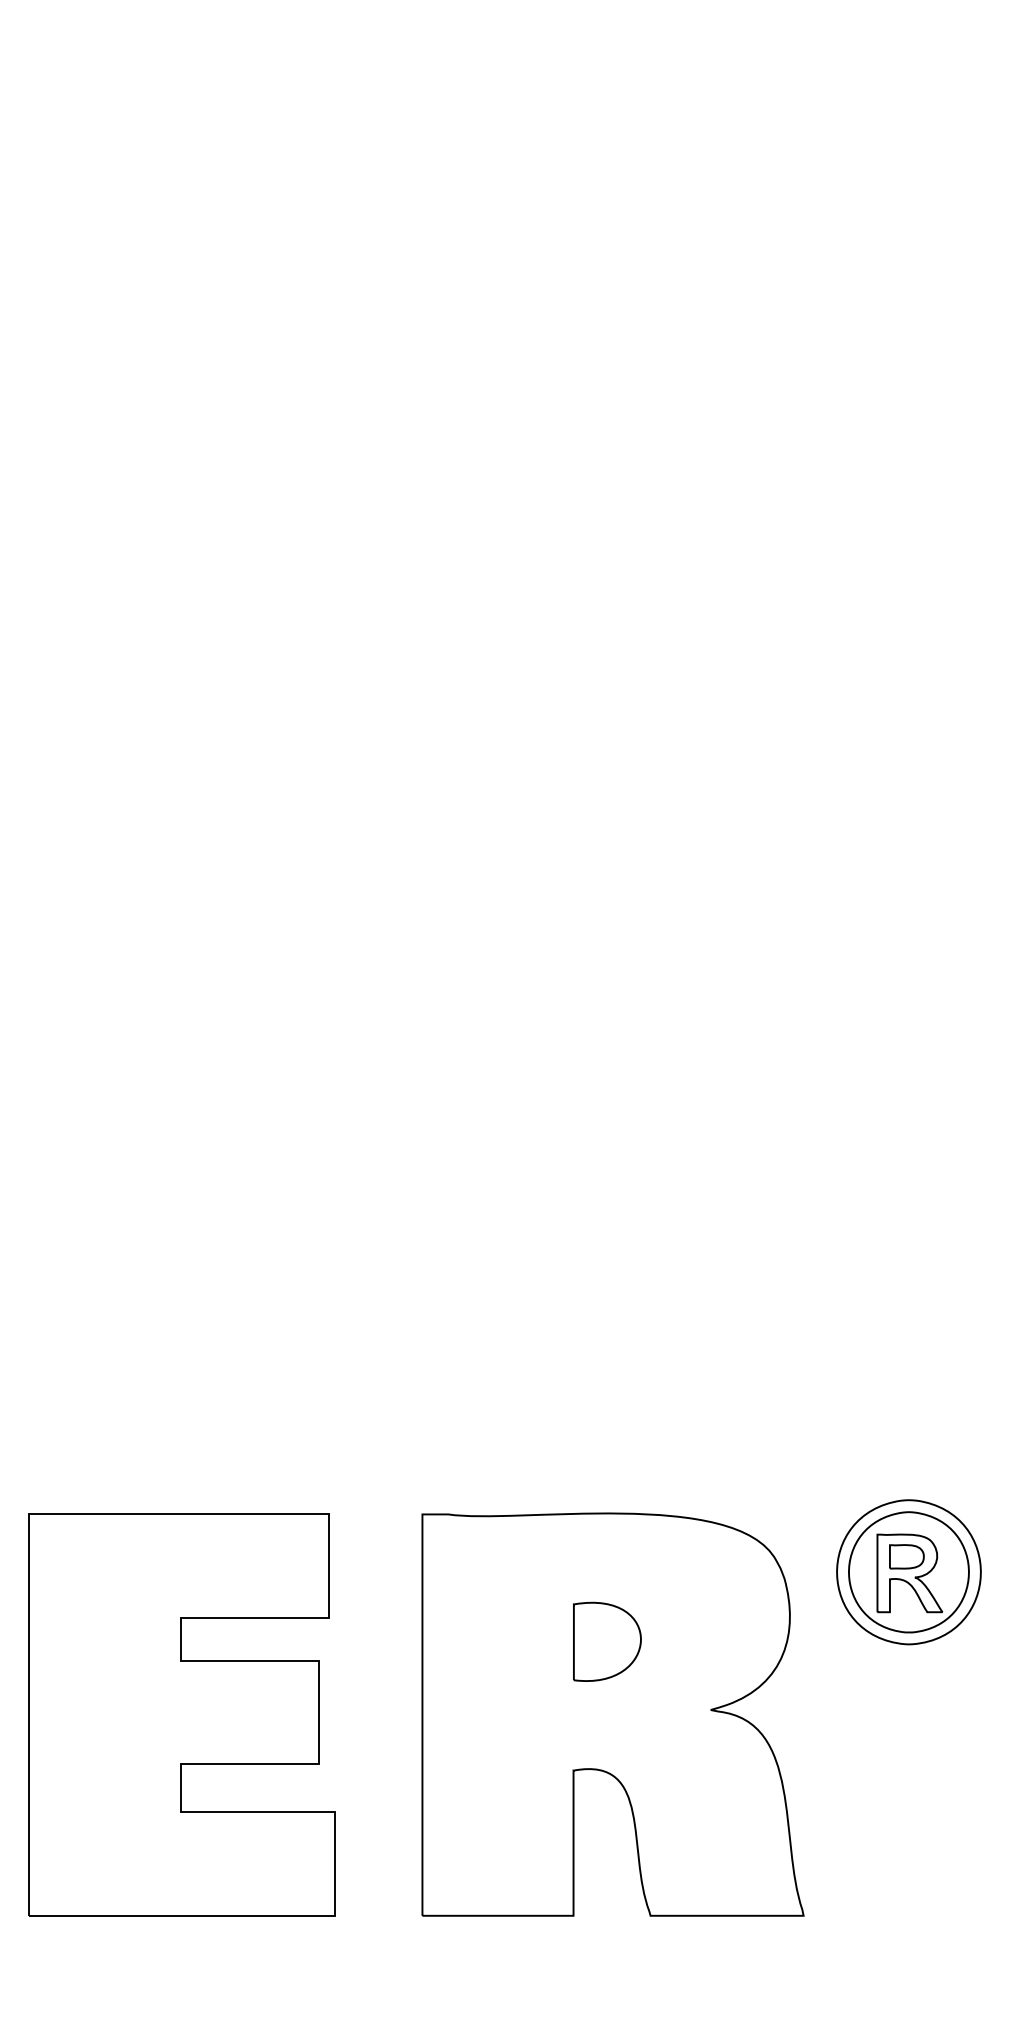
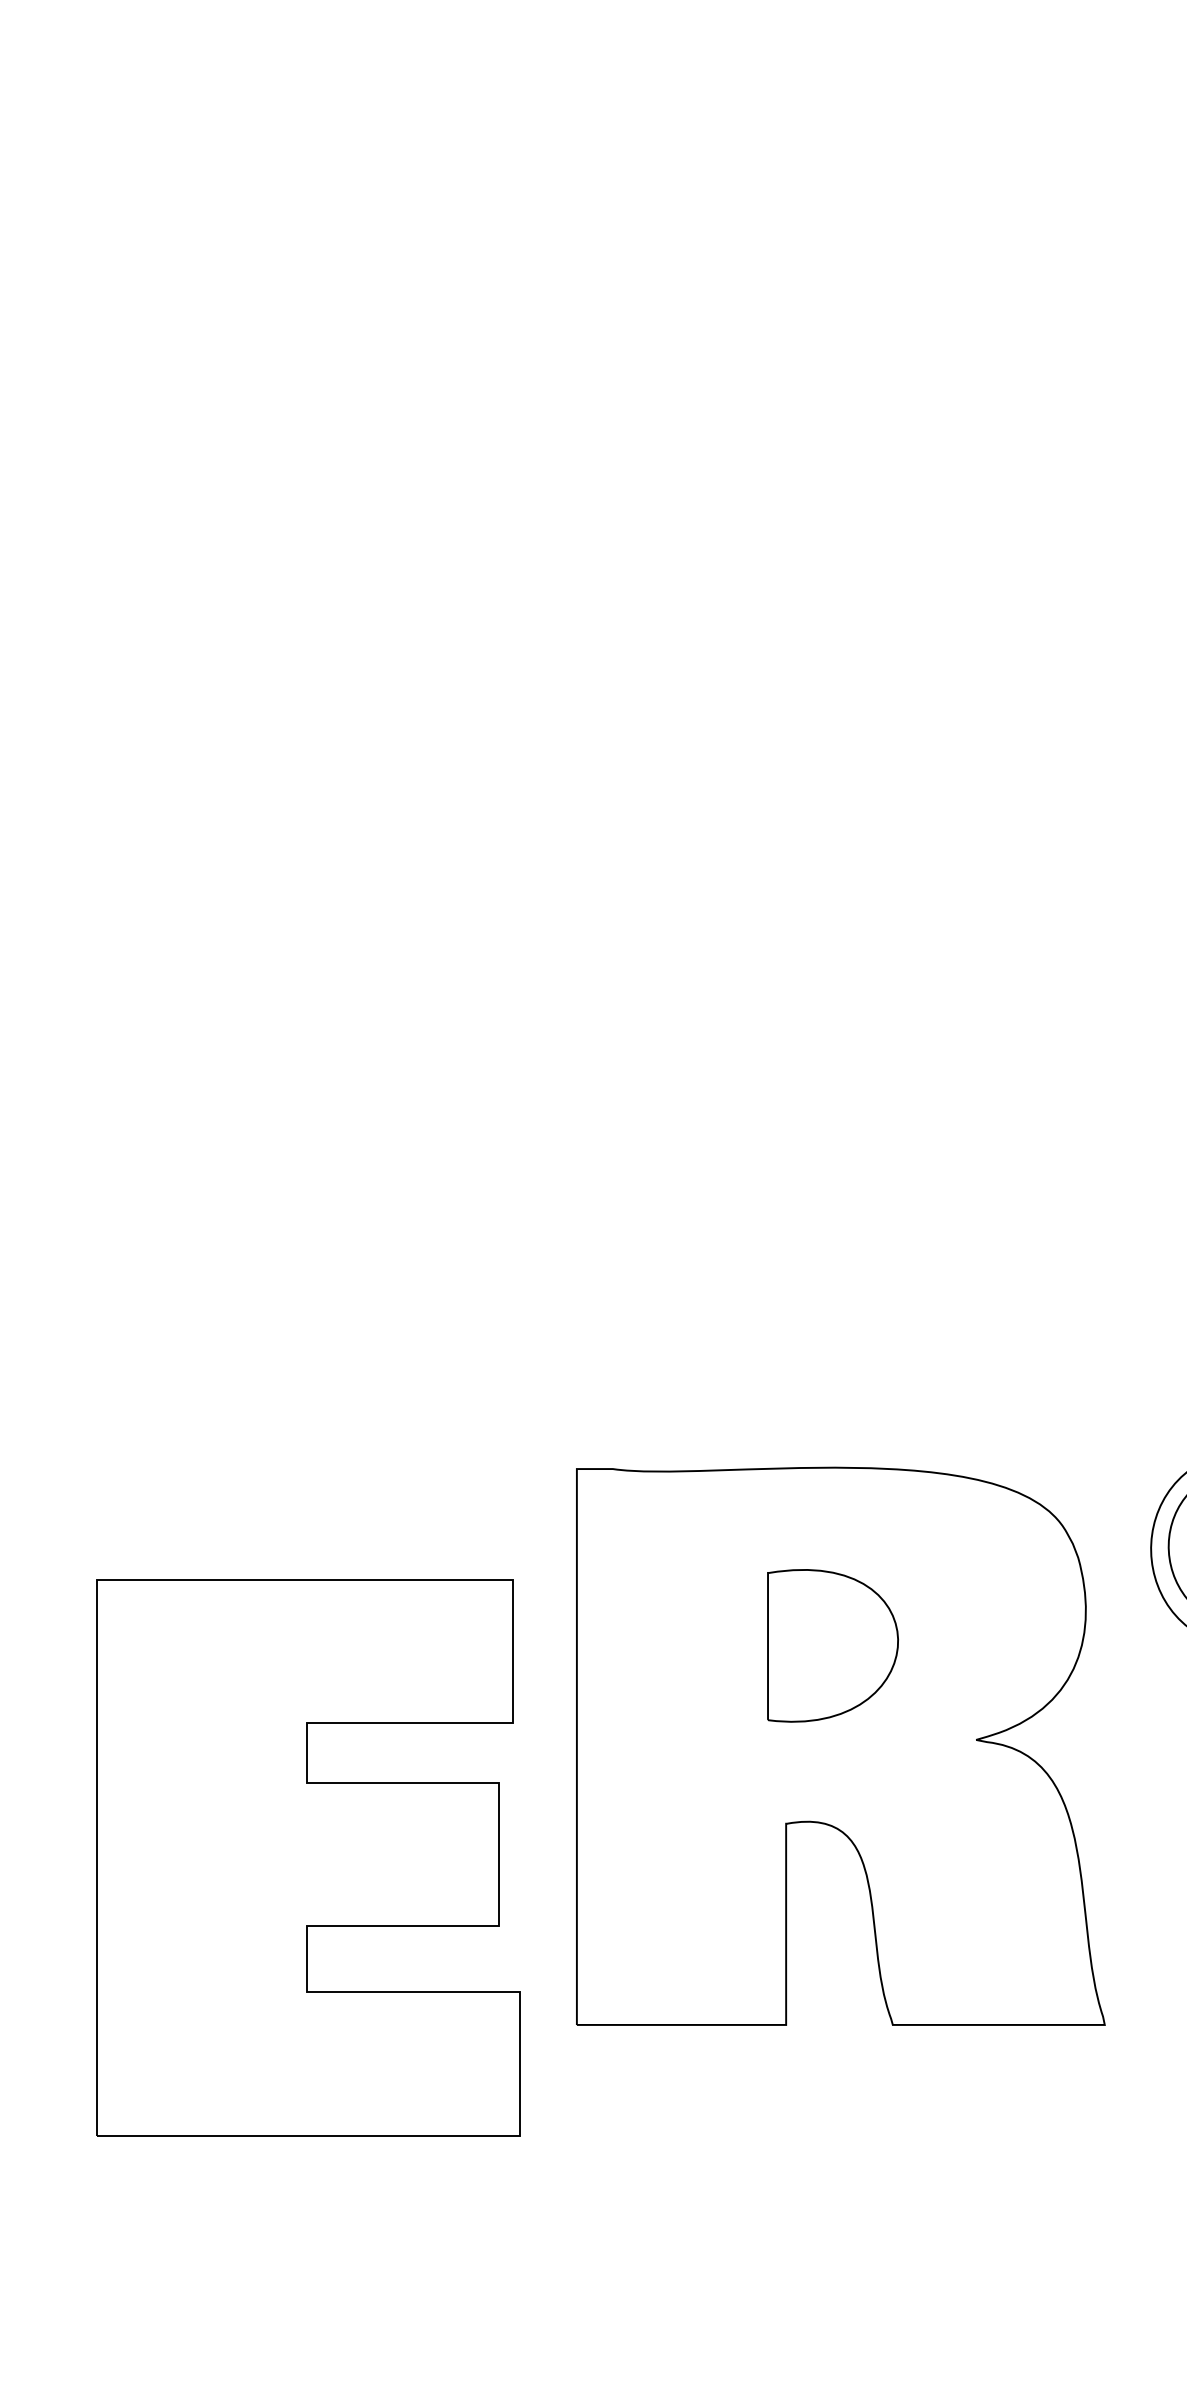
part: (607, 1641) -> (833, 1645), size x1.4
part: (181, 1714) -> (308, 1856), moved

